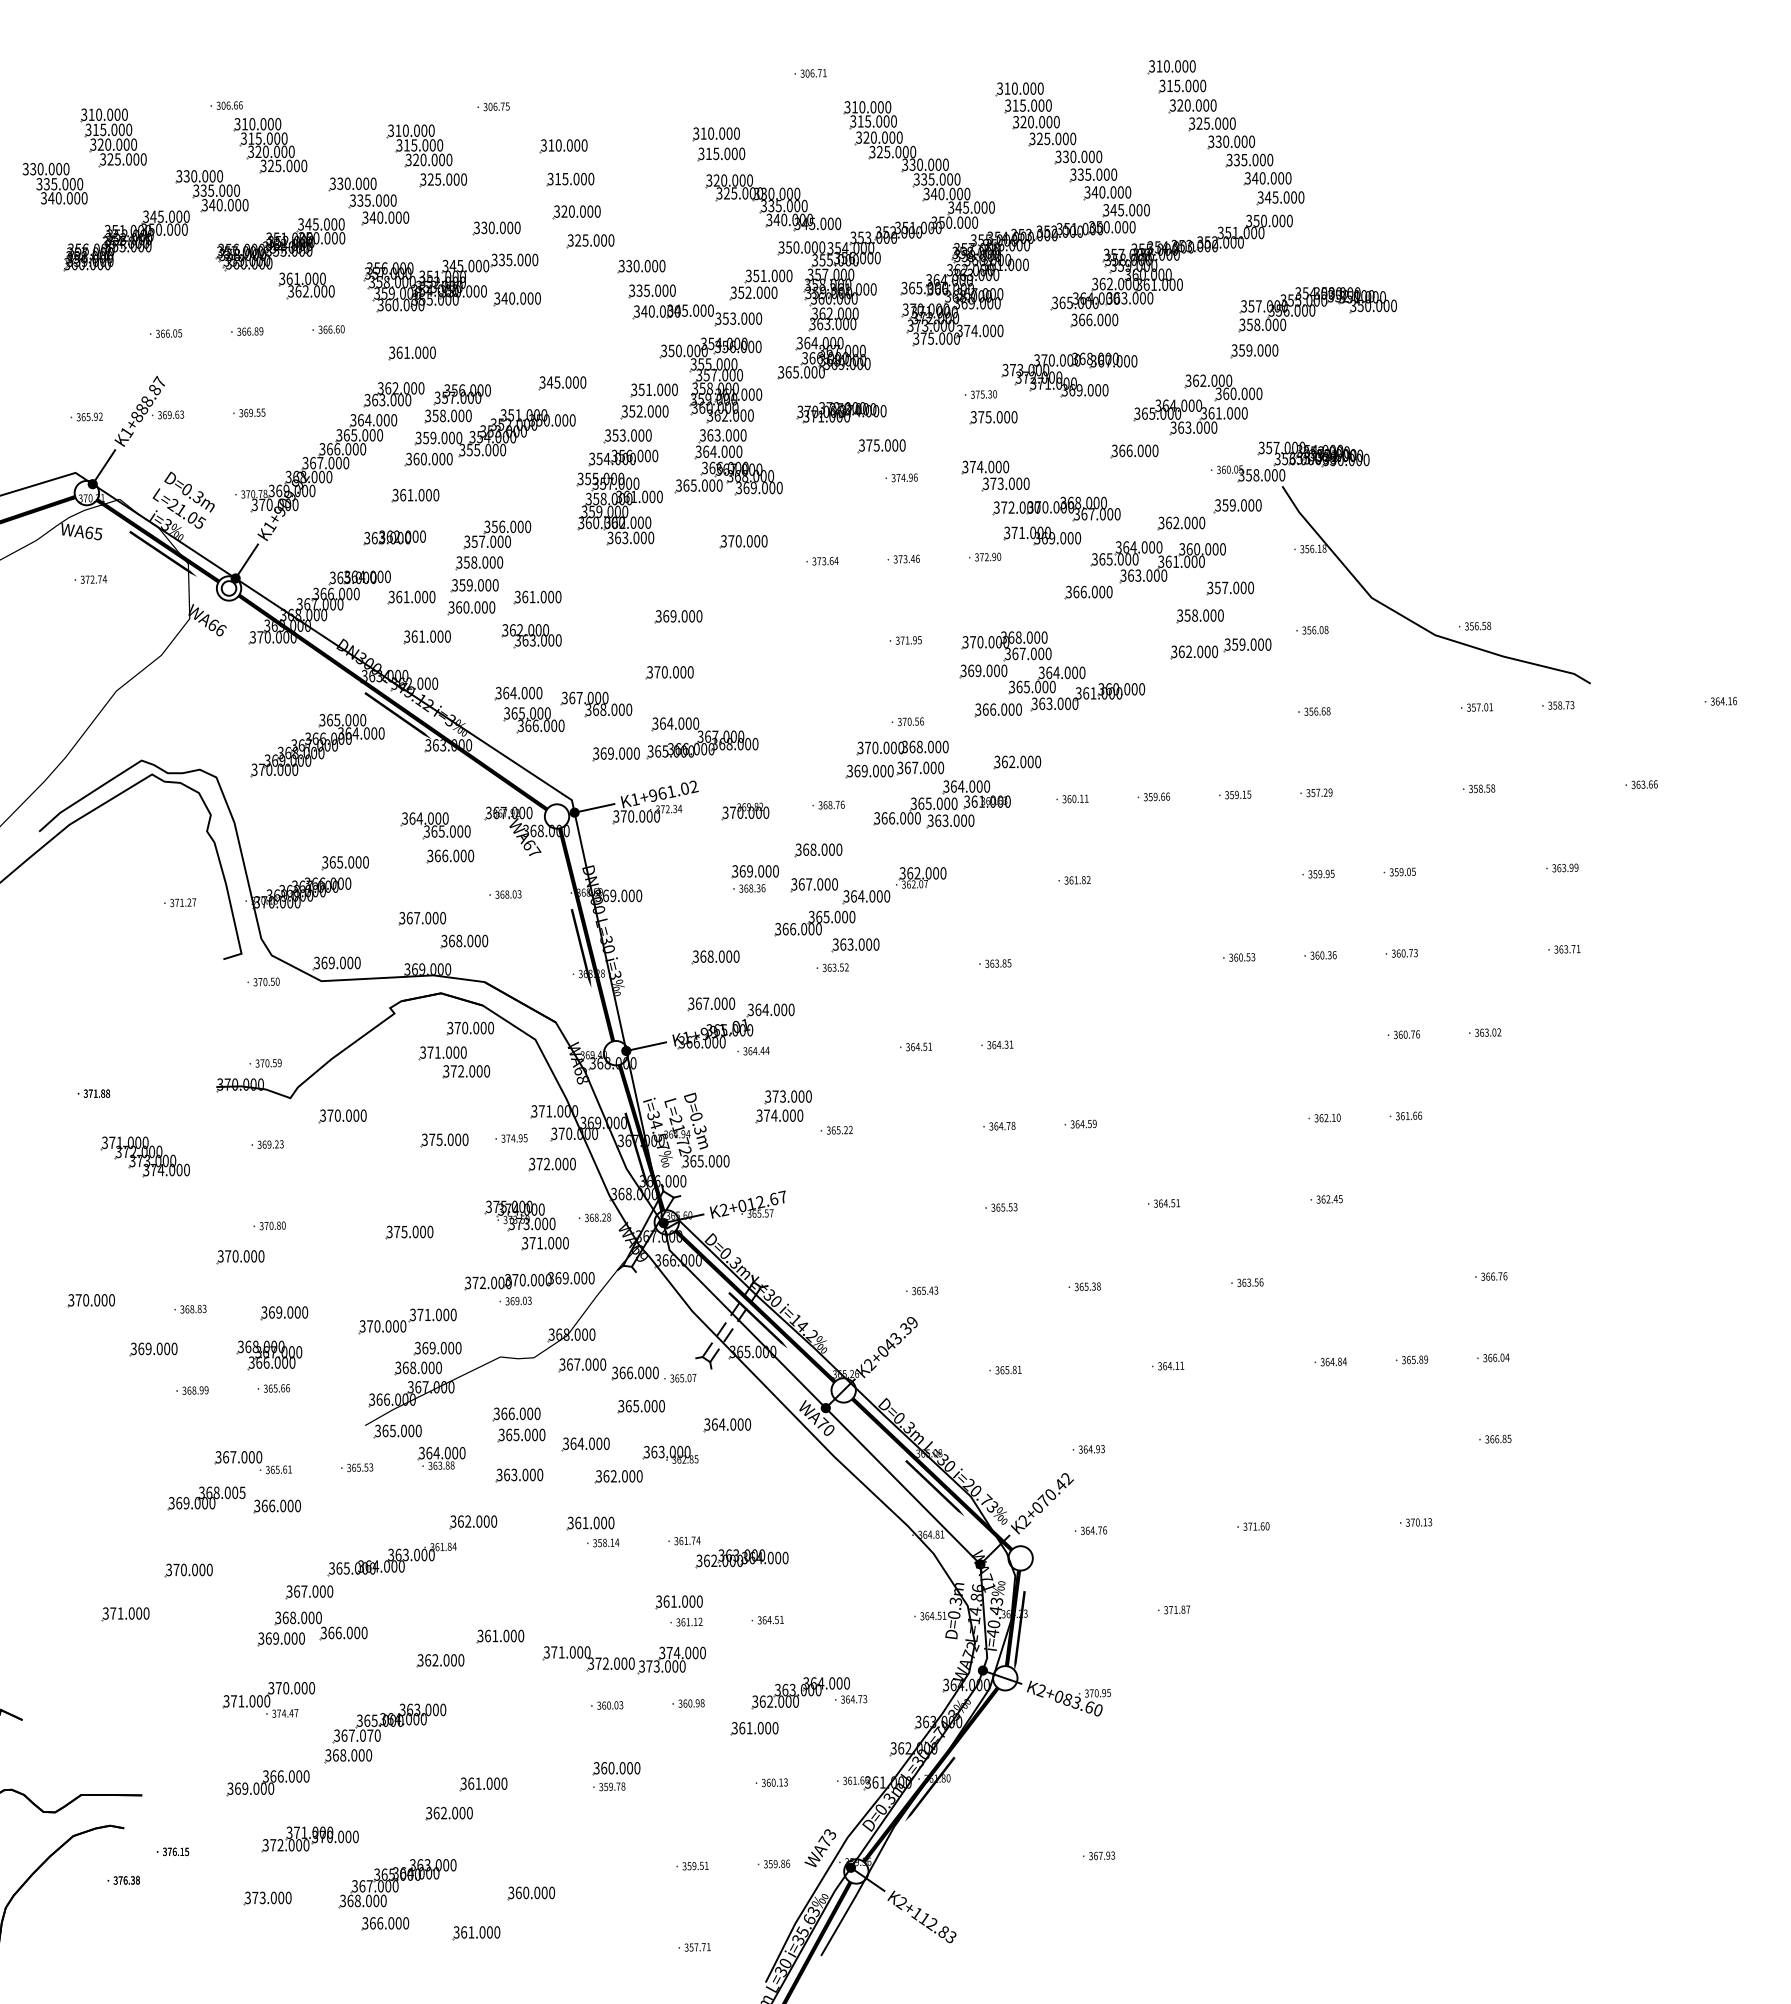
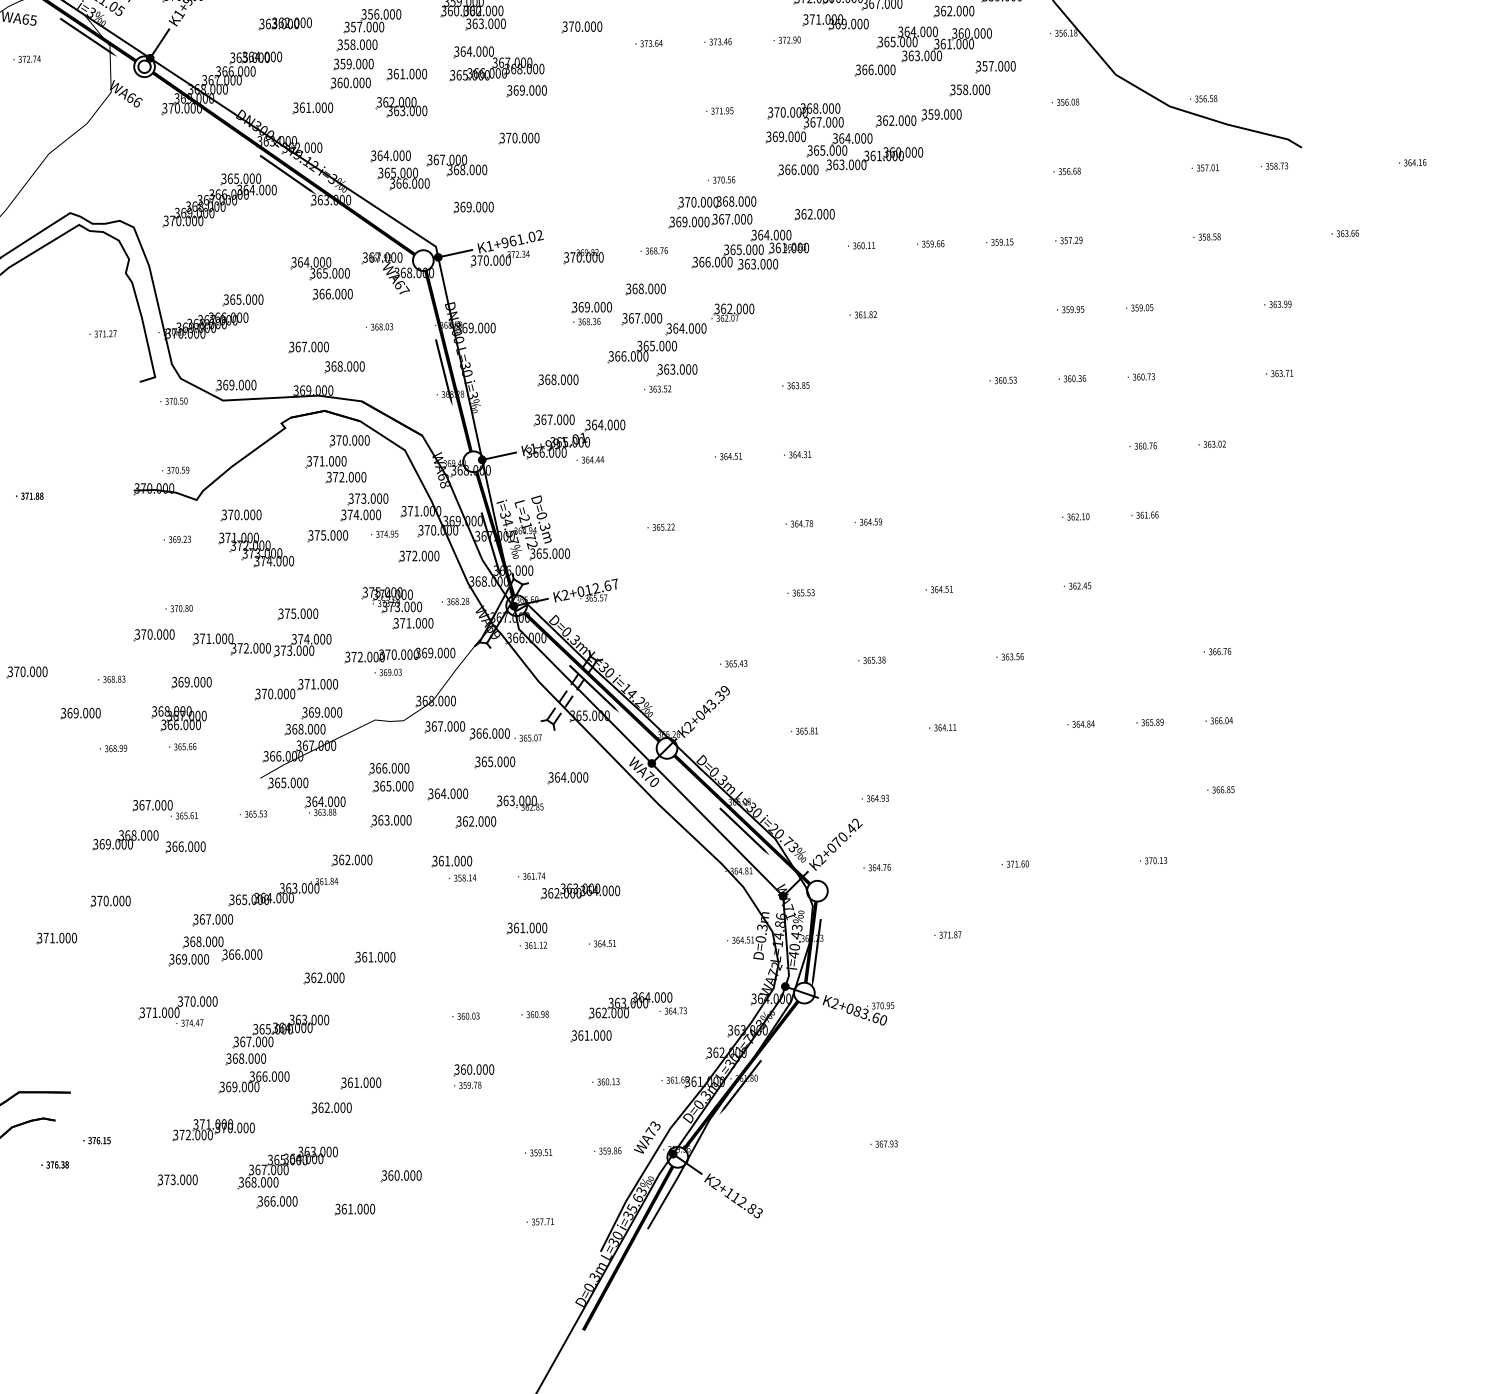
part: (411, 597) -> (299, 74), removed
part: (1220, 648) -> (918, 117), moved
part: (702, 738) -> (496, 64), moved
part: (783, 1106) -> (364, 507), moved
part: (144, 1156) -> (255, 549), moved
text: (242, 1492) -> (155, 835), 368.005 -> 368.000
part: (623, 1660) -> (261, 645), moved
text: (370, 1735) -> (264, 1041), 367.070 -> 367.000
part: (267, 1783) -> (253, 1082), moved

